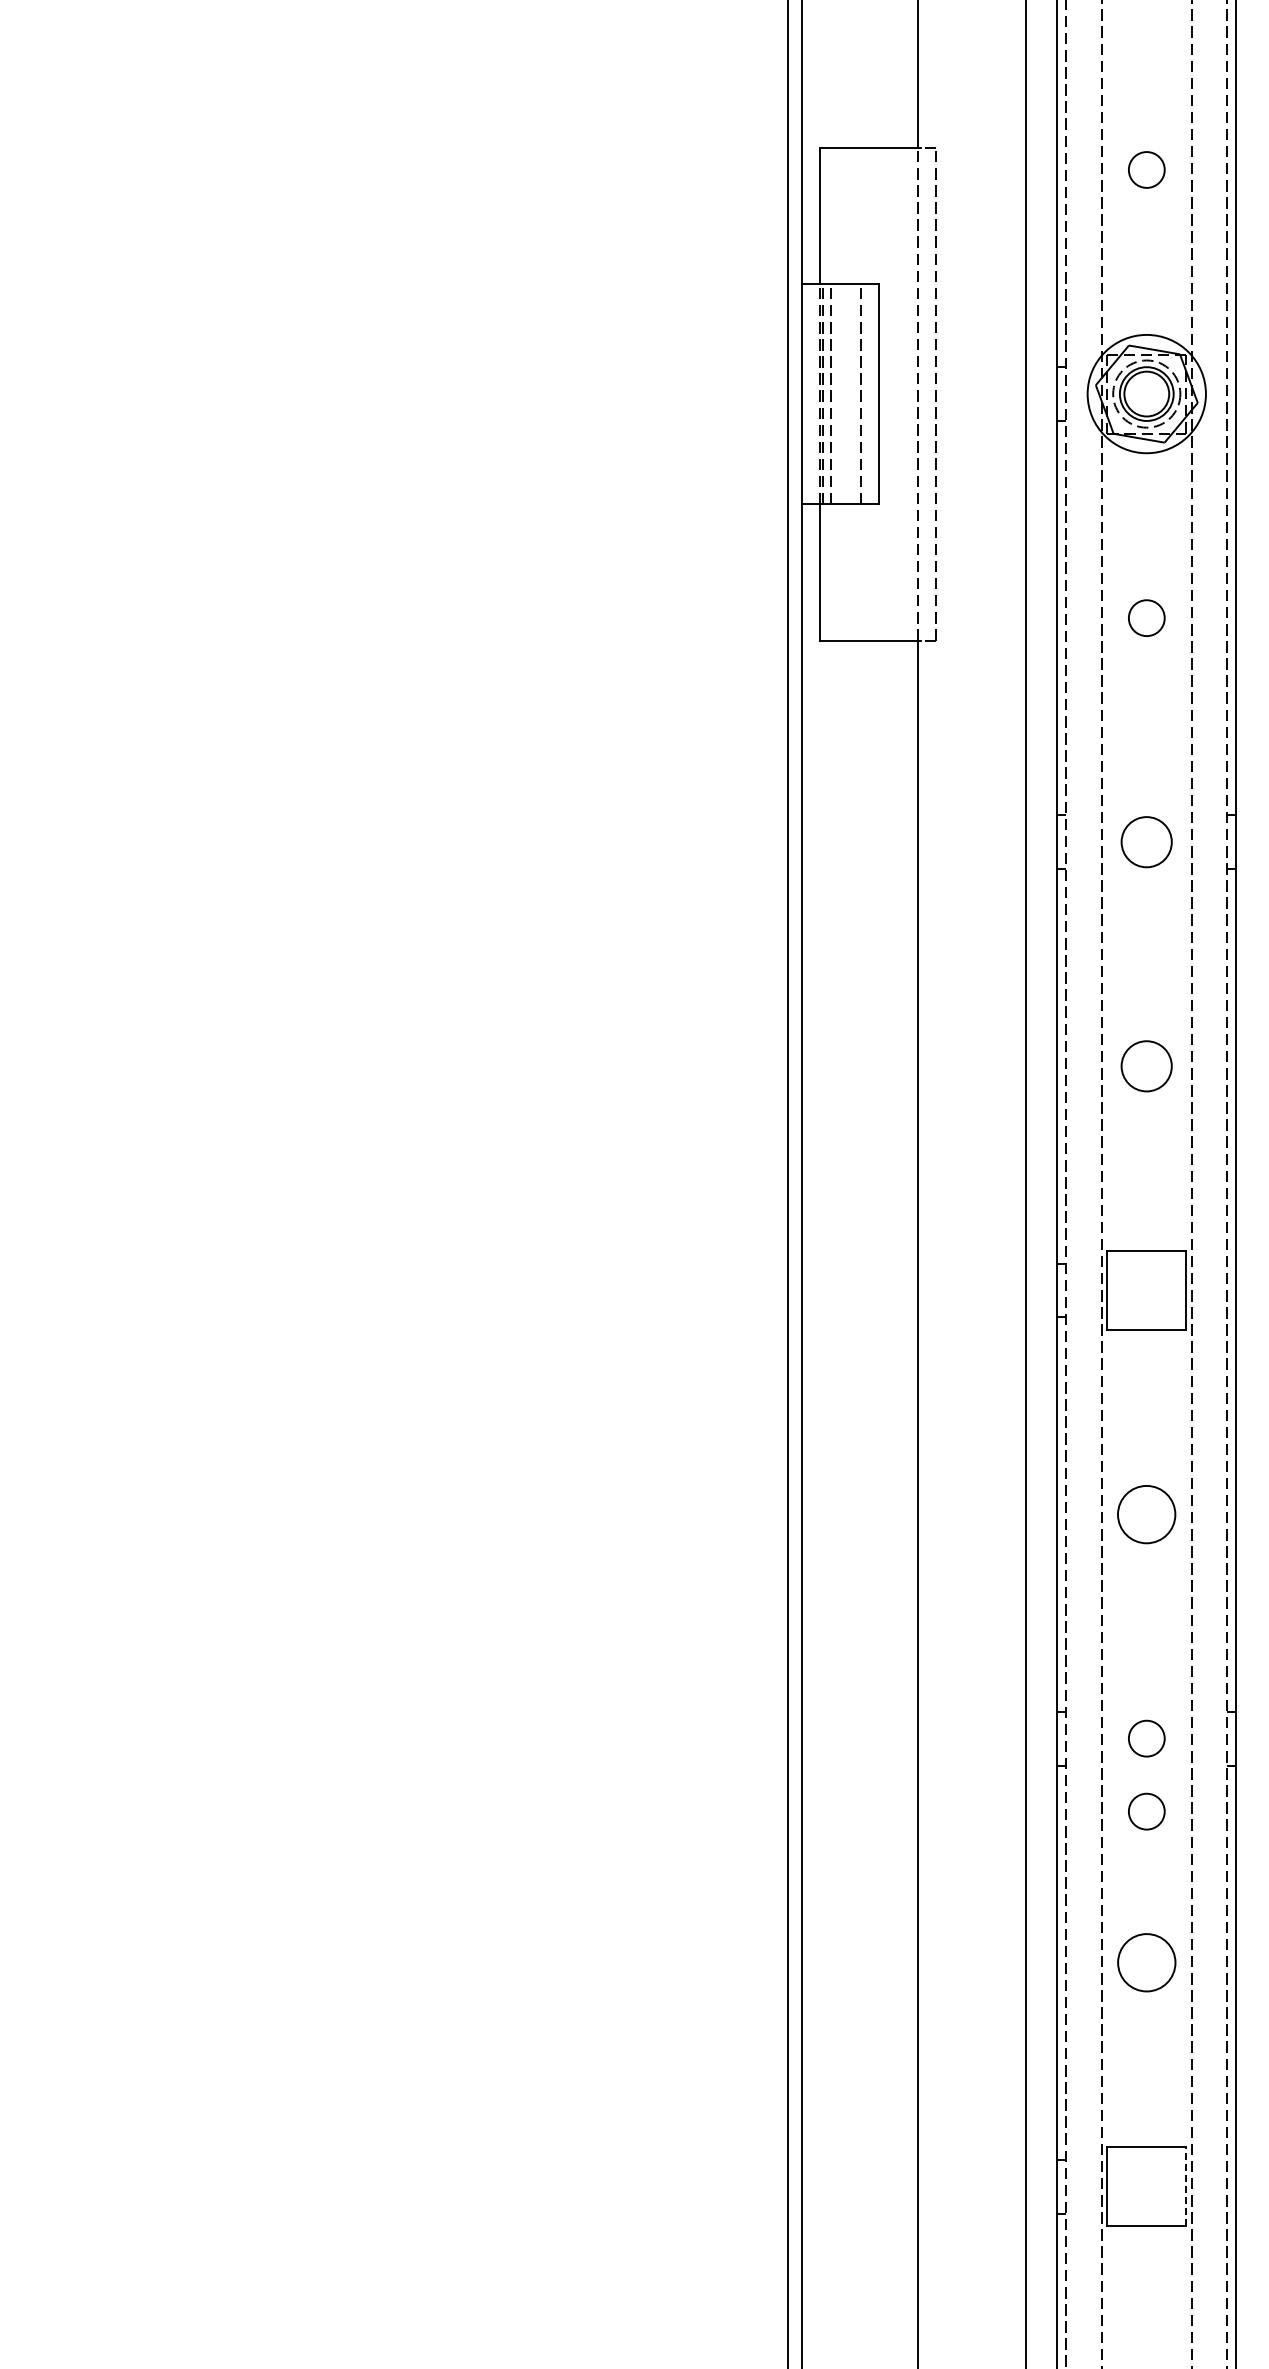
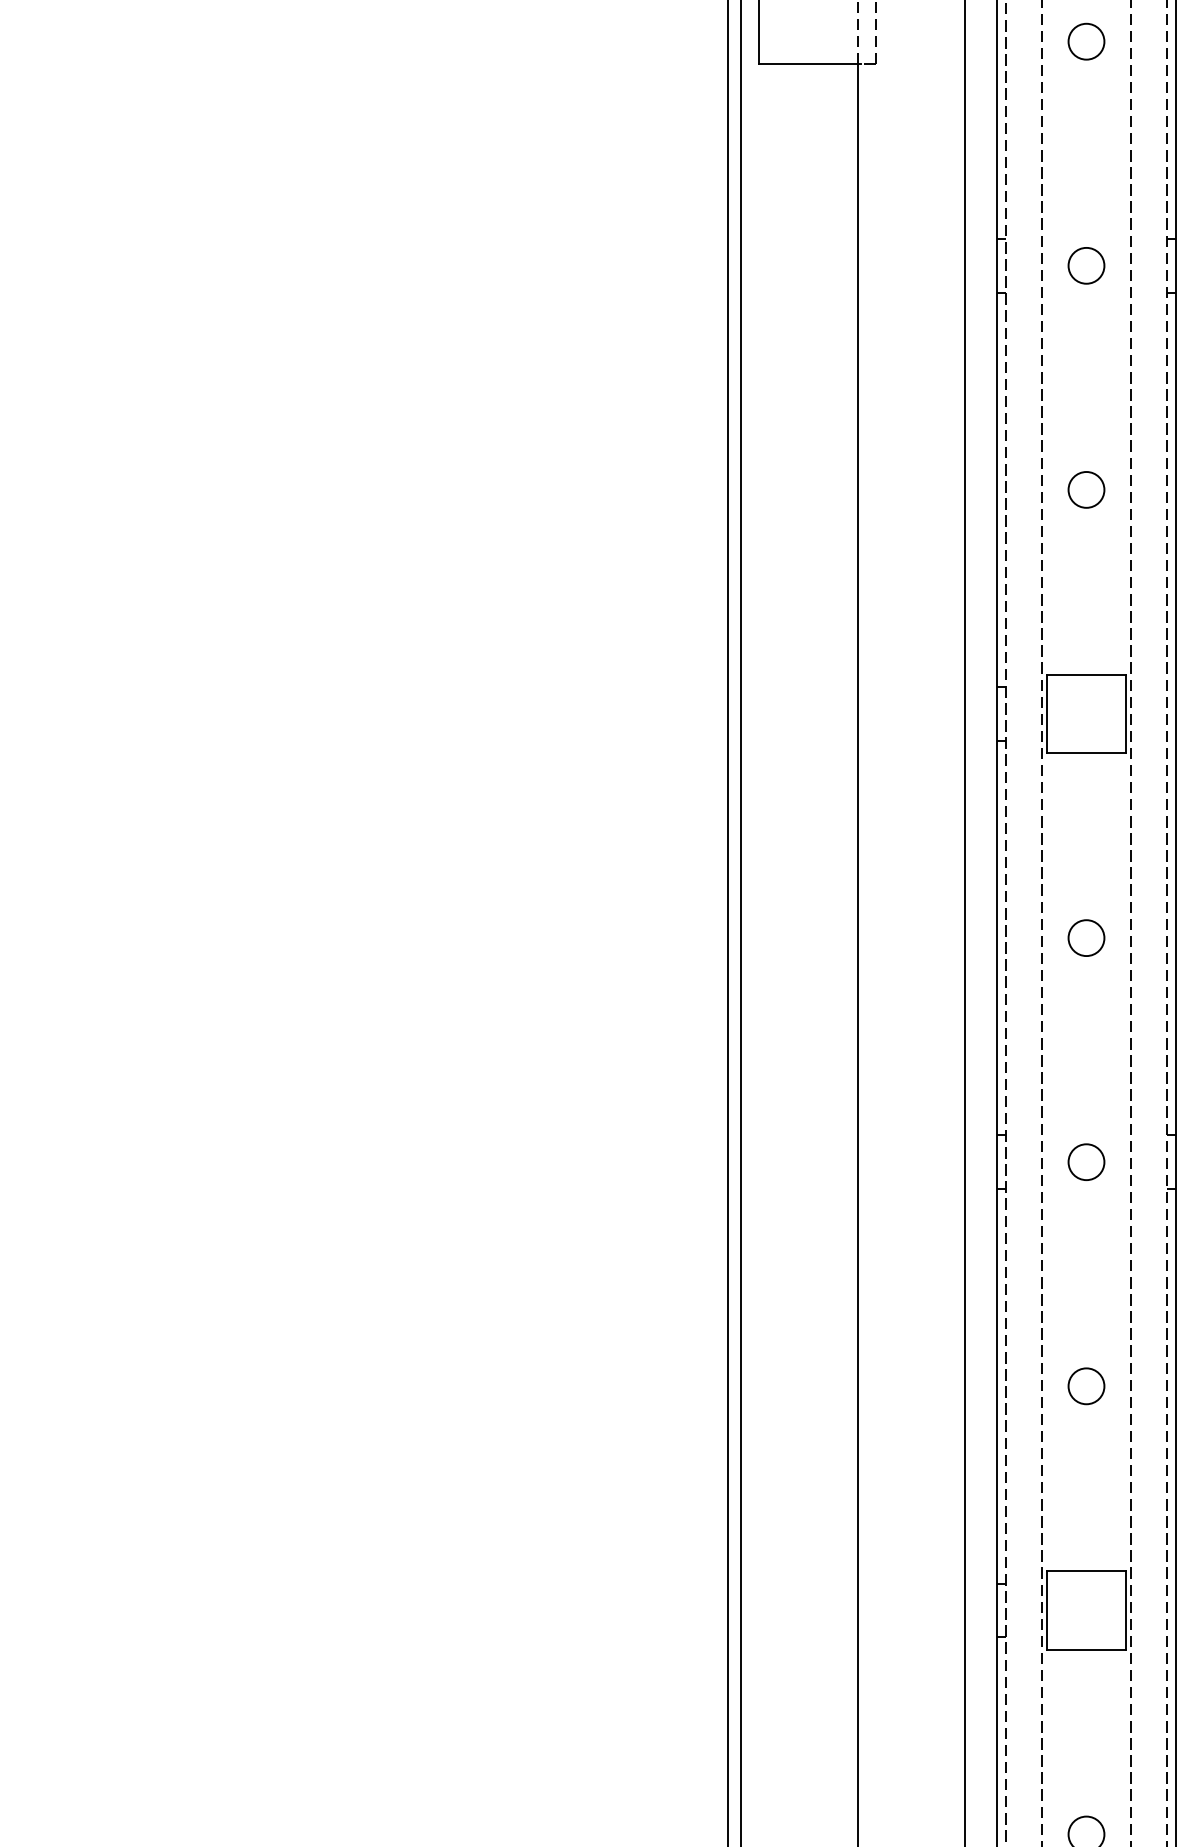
circle: (1146, 842) -> (1086, 266), size x0.71
circle: (1146, 1066) -> (1086, 490), size x0.71
circle: (1146, 1514) -> (1086, 938), size x0.62
circle: (1146, 1811) -> (1086, 1235), removed
circle: (1146, 1962) -> (1086, 1386), size x0.62
line: (1186, 2186) -> (1126, 1610), dashed -> solid

